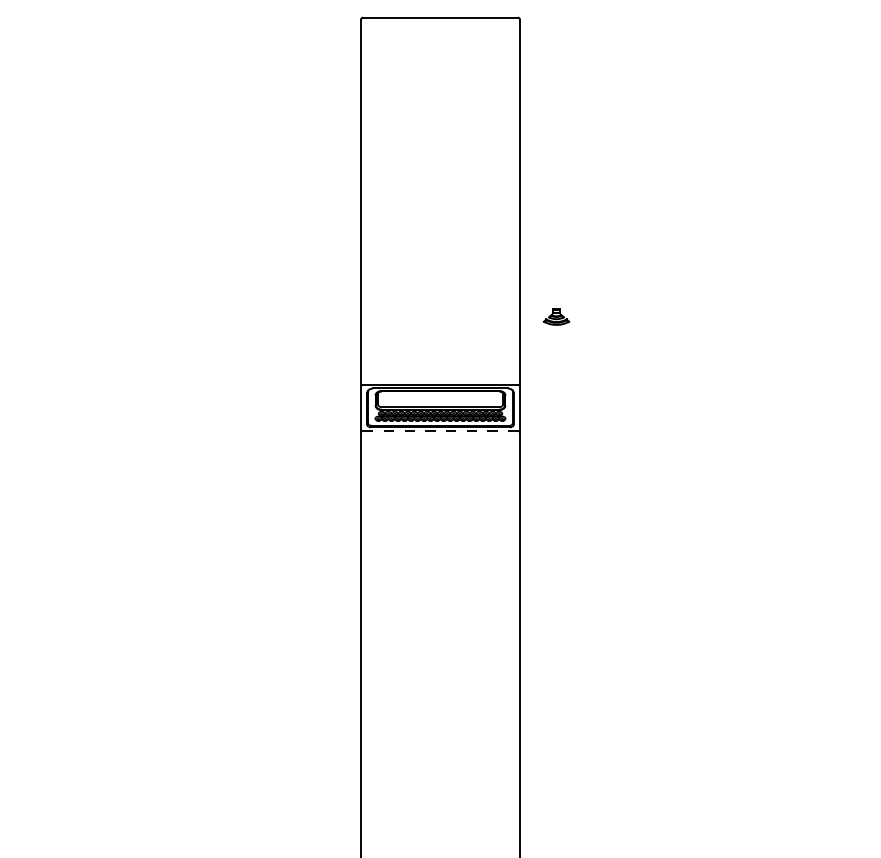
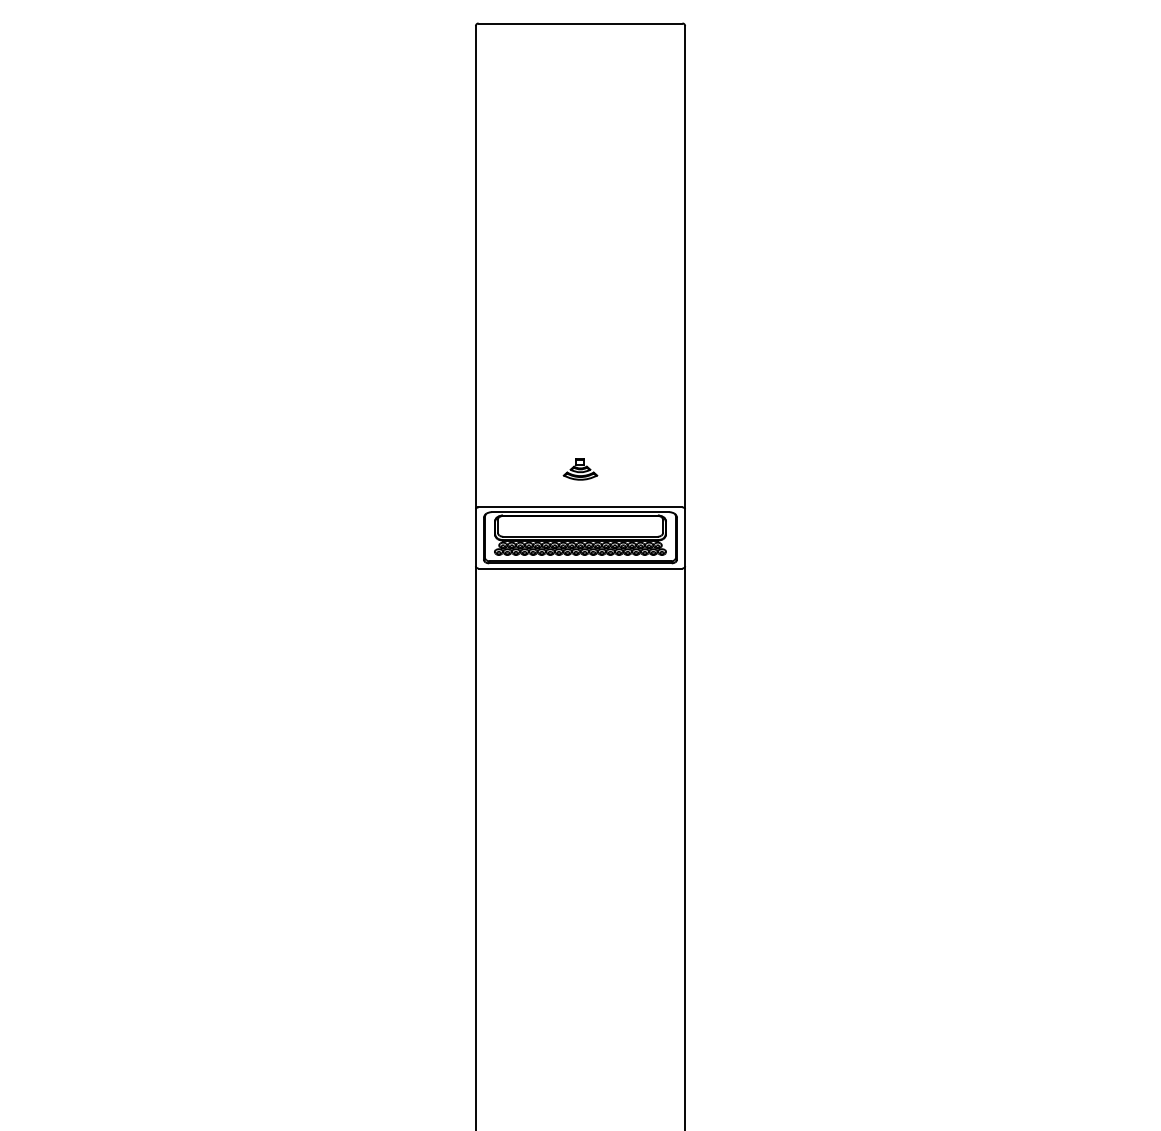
part: (556, 316) -> (580, 468), moved
line: (441, 431) -> (581, 568), dashed -> solid

